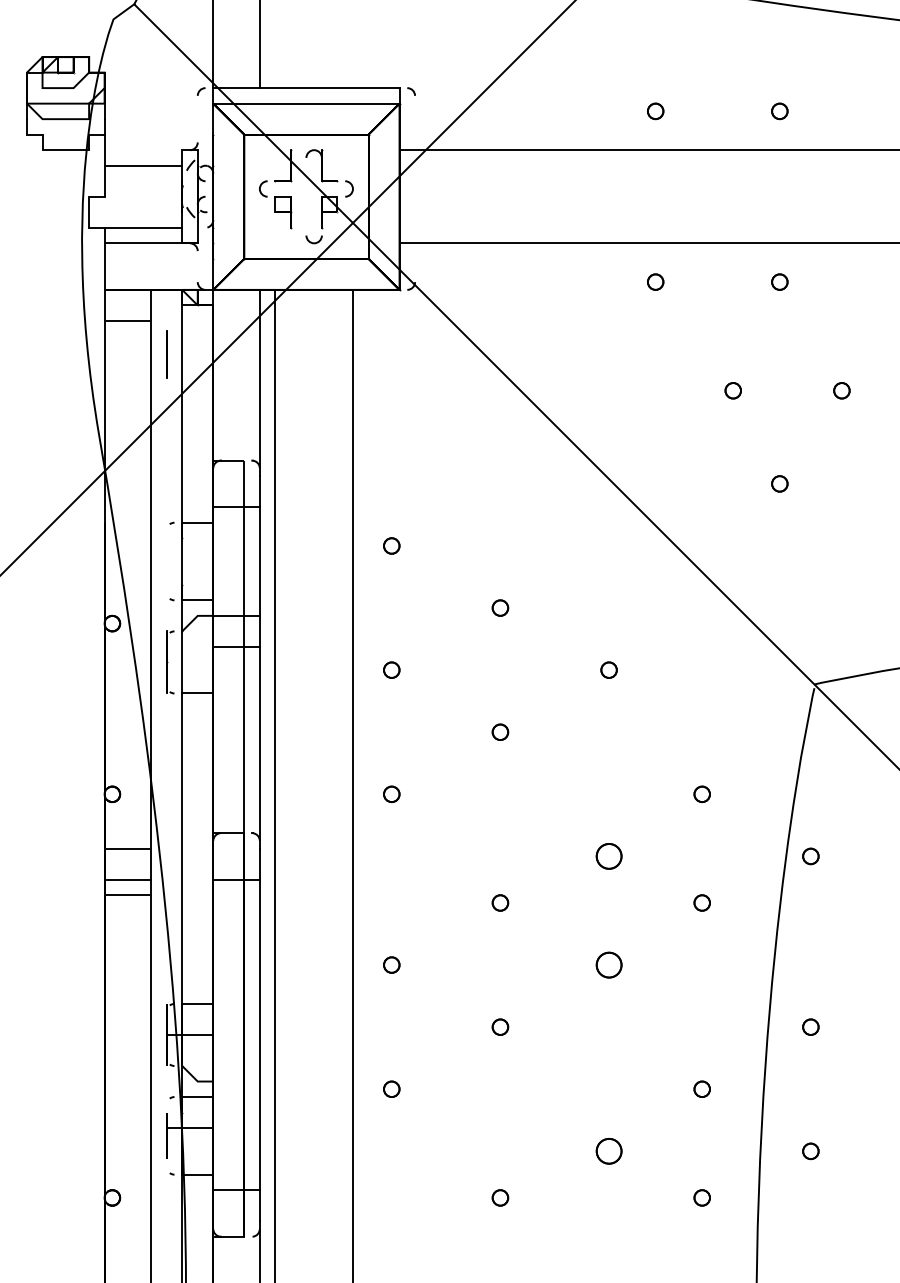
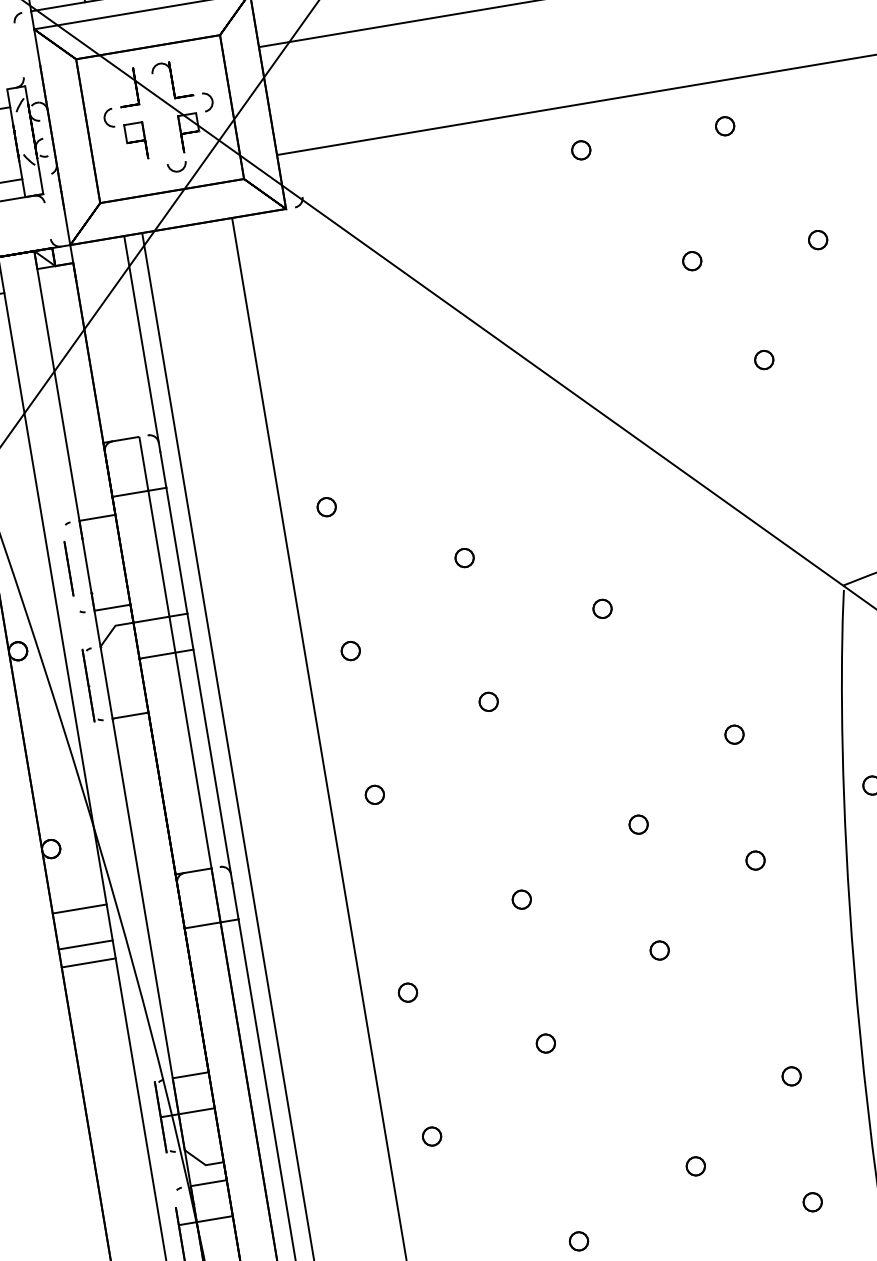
line: (166, 354) -> (68, 568), moved
part: (608, 856) -> (637, 824), size x0.62
part: (608, 964) -> (658, 949), size x0.62
part: (608, 1151) -> (695, 1166), size x0.62

